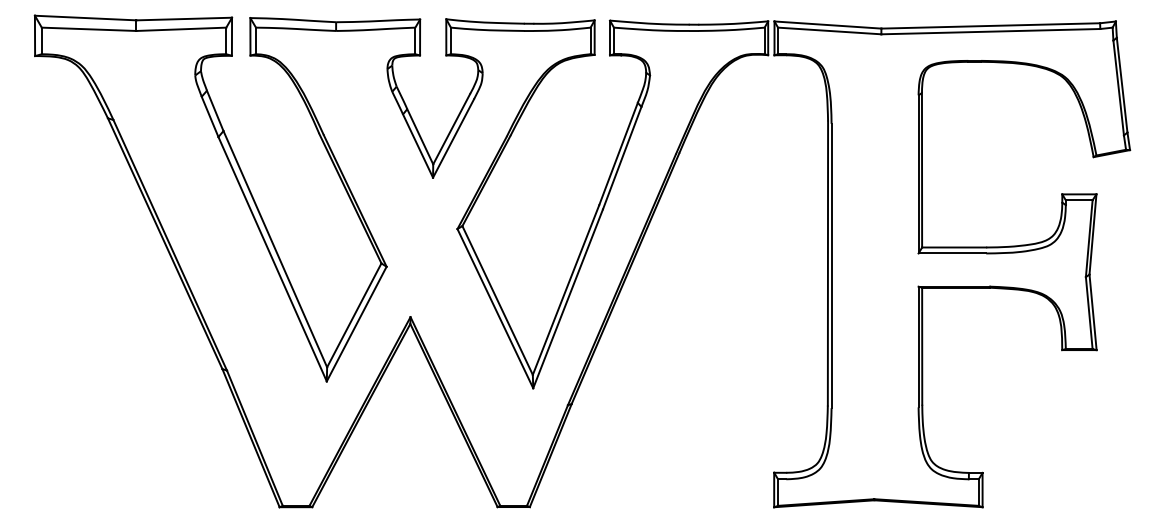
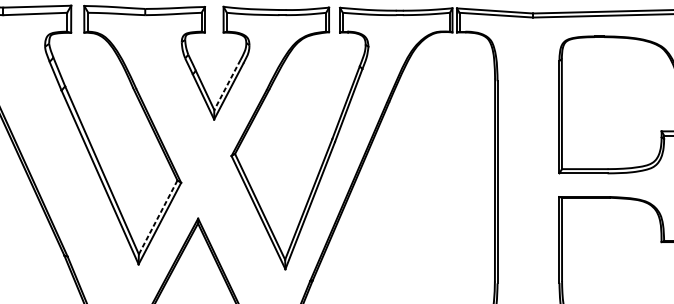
line: (451, 129) -> (227, 85), solid -> dashed
line: (354, 315) -> (158, 217), solid -> dashed

